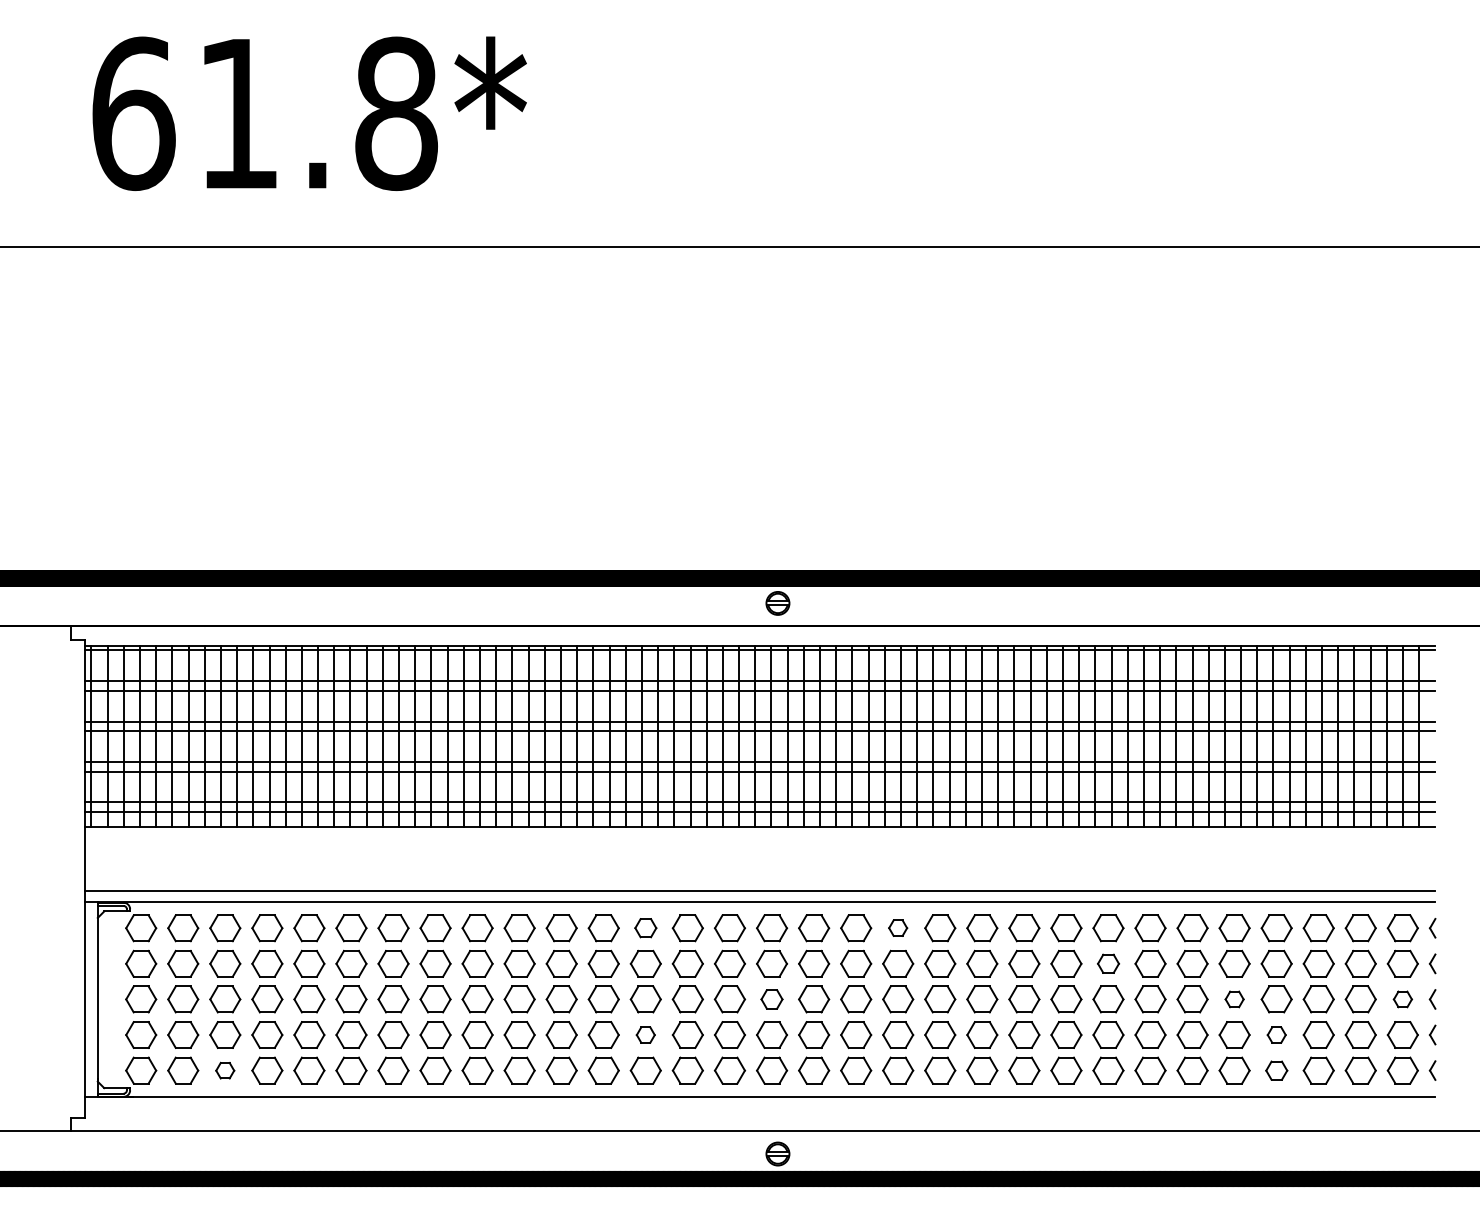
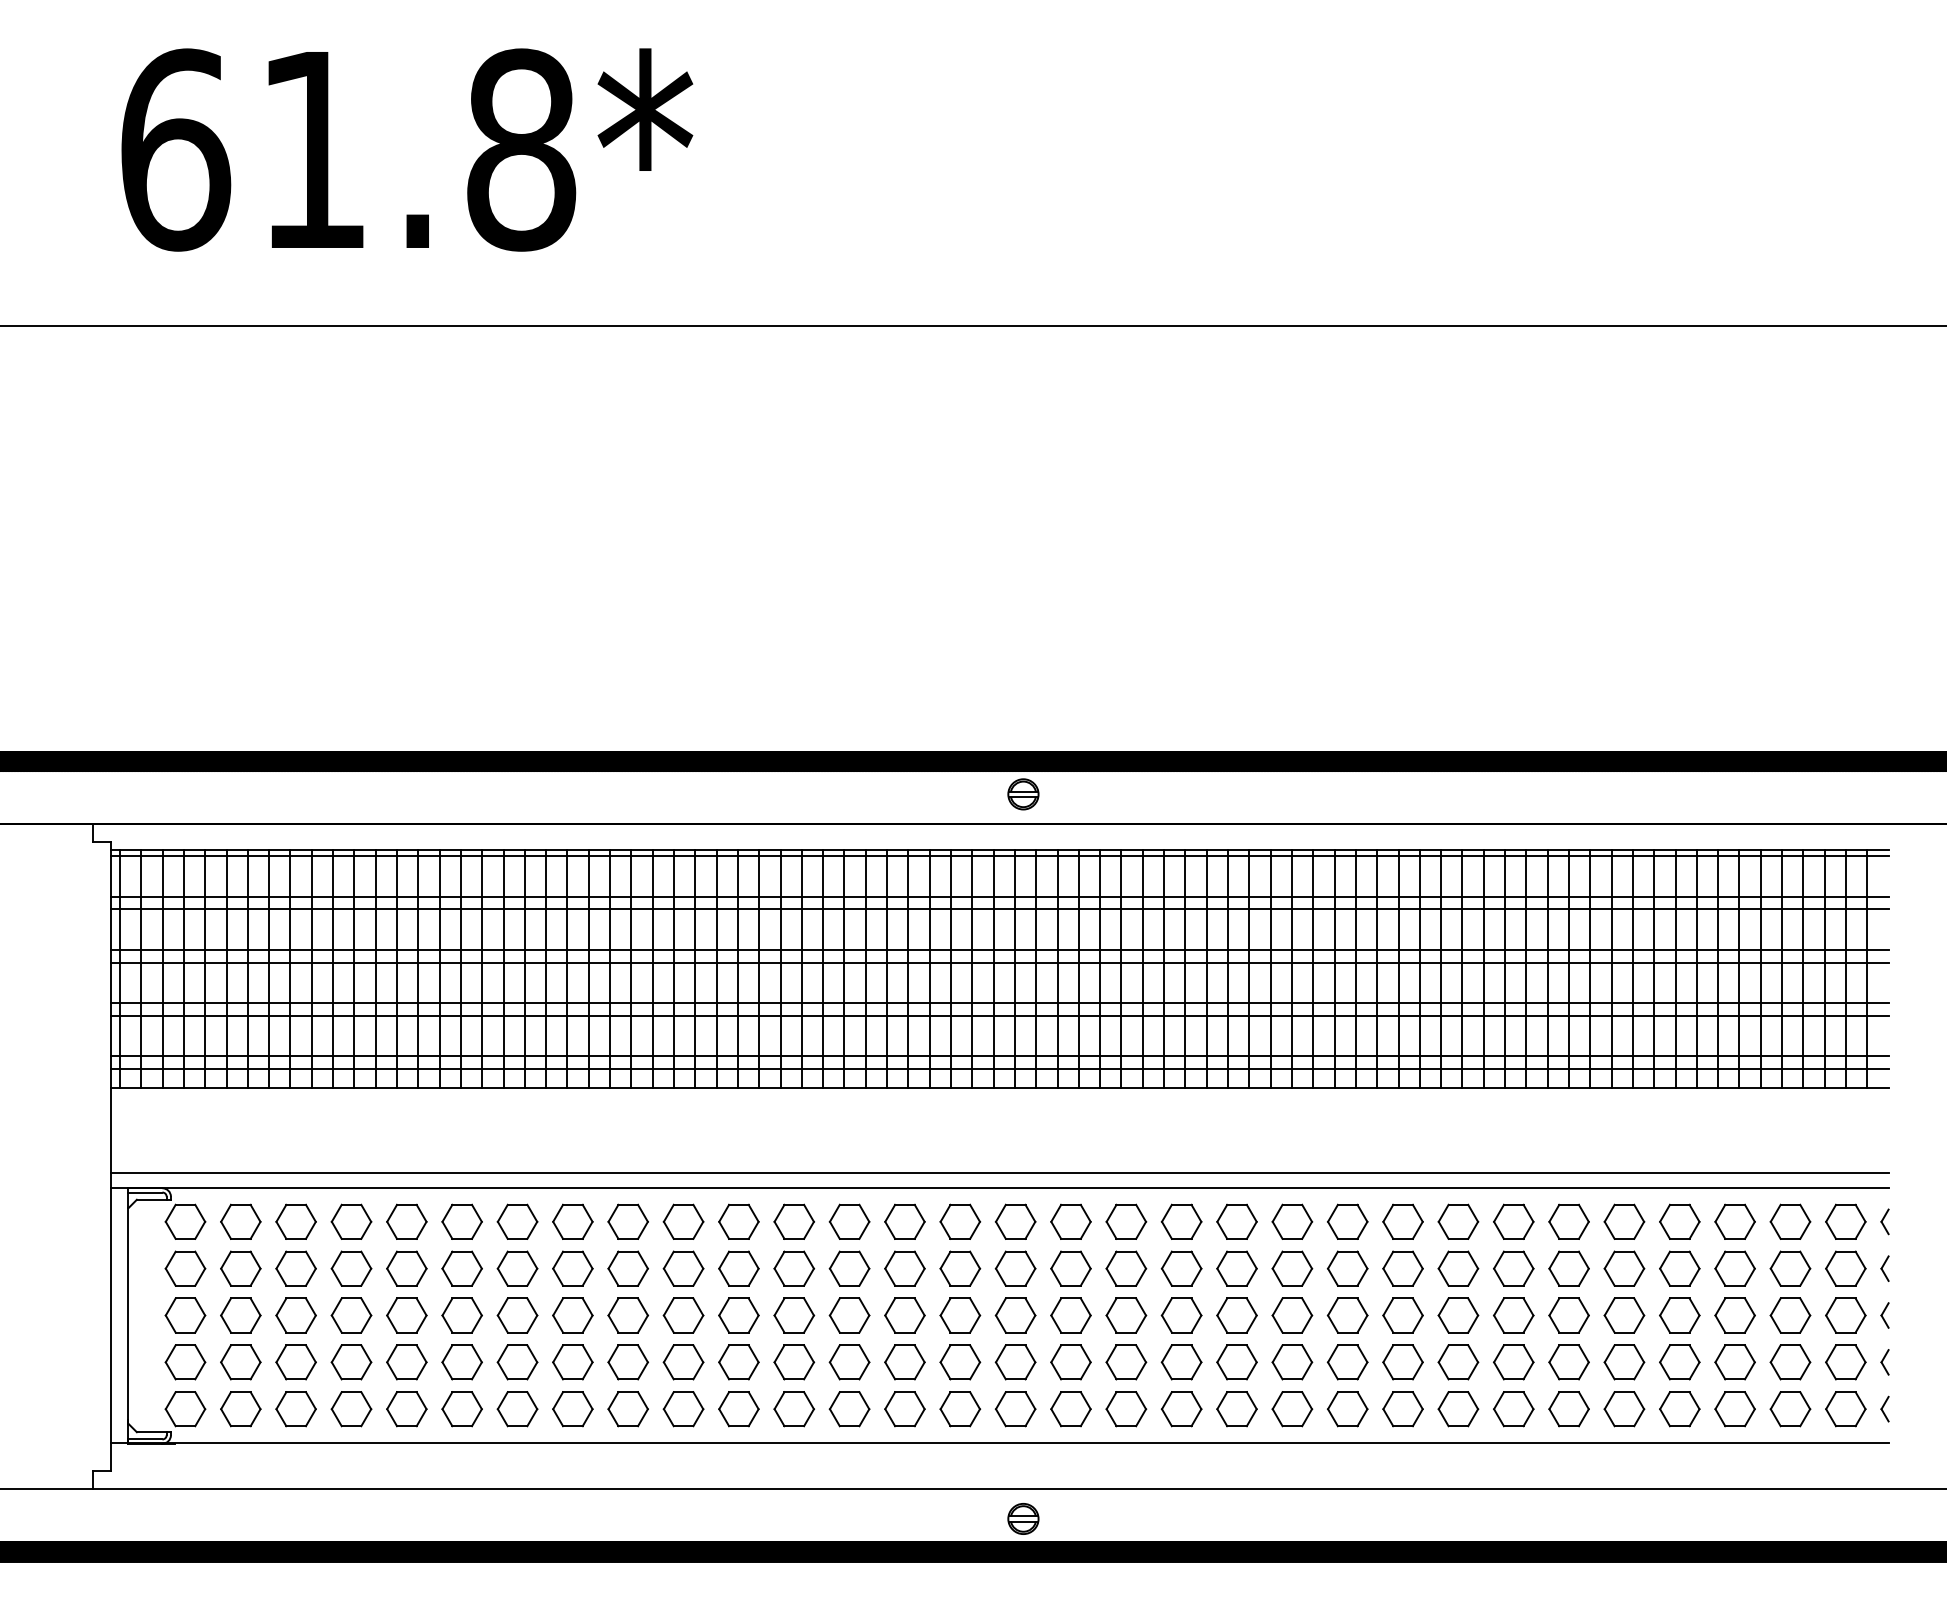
part: (645, 927) -> (849, 1221), size x1.43
part: (898, 927) -> (1181, 1221), size x1.67
part: (1108, 963) -> (1458, 1268), size x1.43
part: (771, 999) -> (1015, 1315), size x1.43
part: (1234, 999) -> (1624, 1315), size x1.67
part: (1402, 999) -> (1845, 1315), size x1.67
part: (645, 1035) -> (849, 1362), size x1.67
part: (1276, 1035) -> (1679, 1362), size x1.67
part: (224, 1070) -> (295, 1409), size x1.67
part: (1276, 1070) -> (1679, 1409), size x1.43

